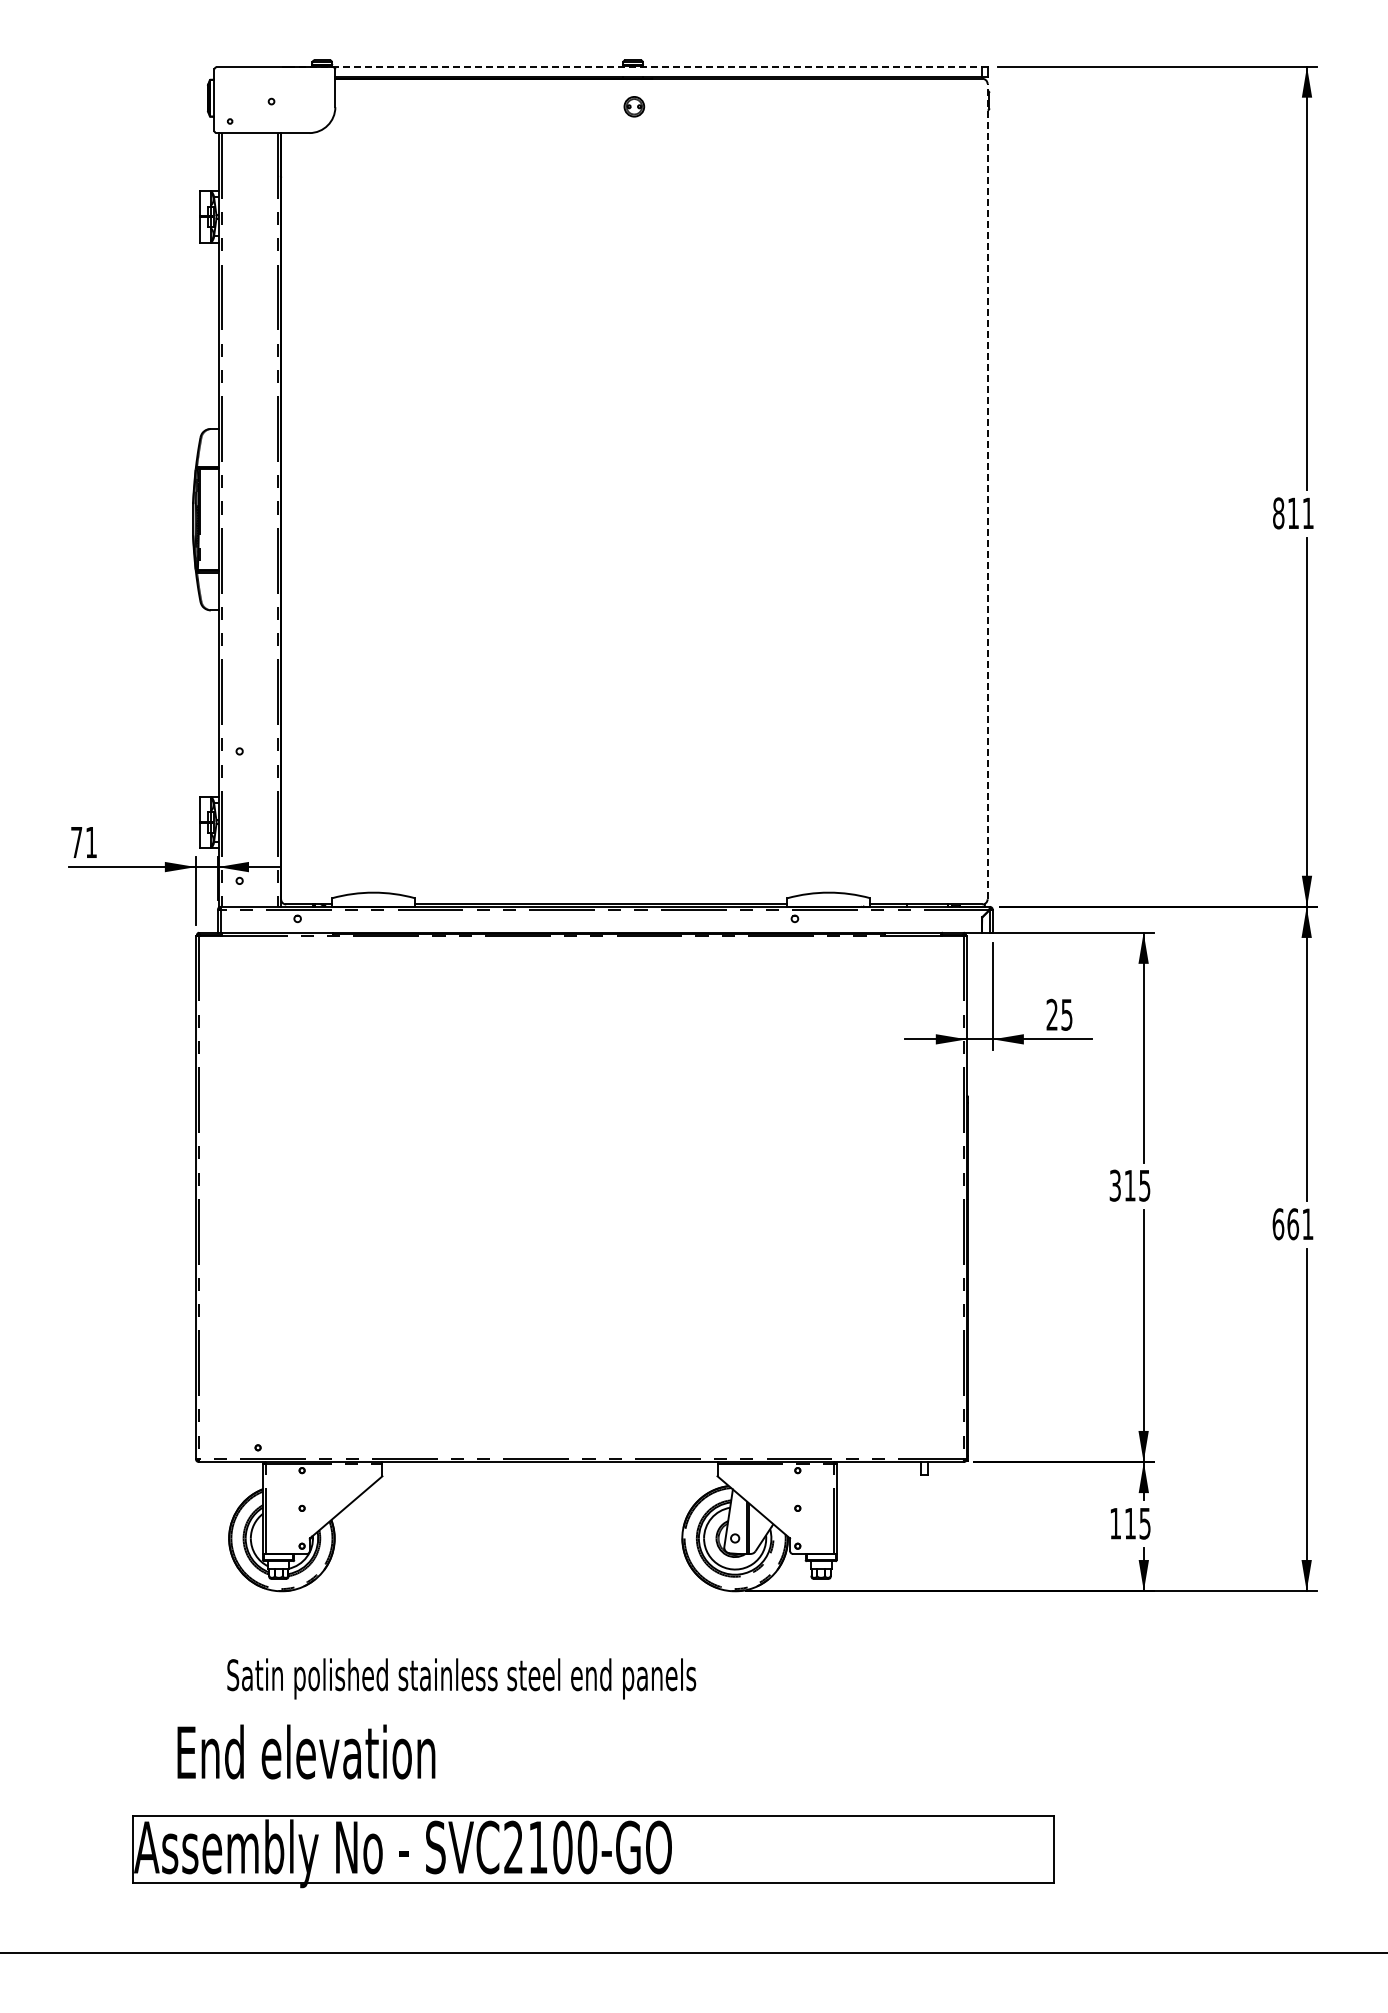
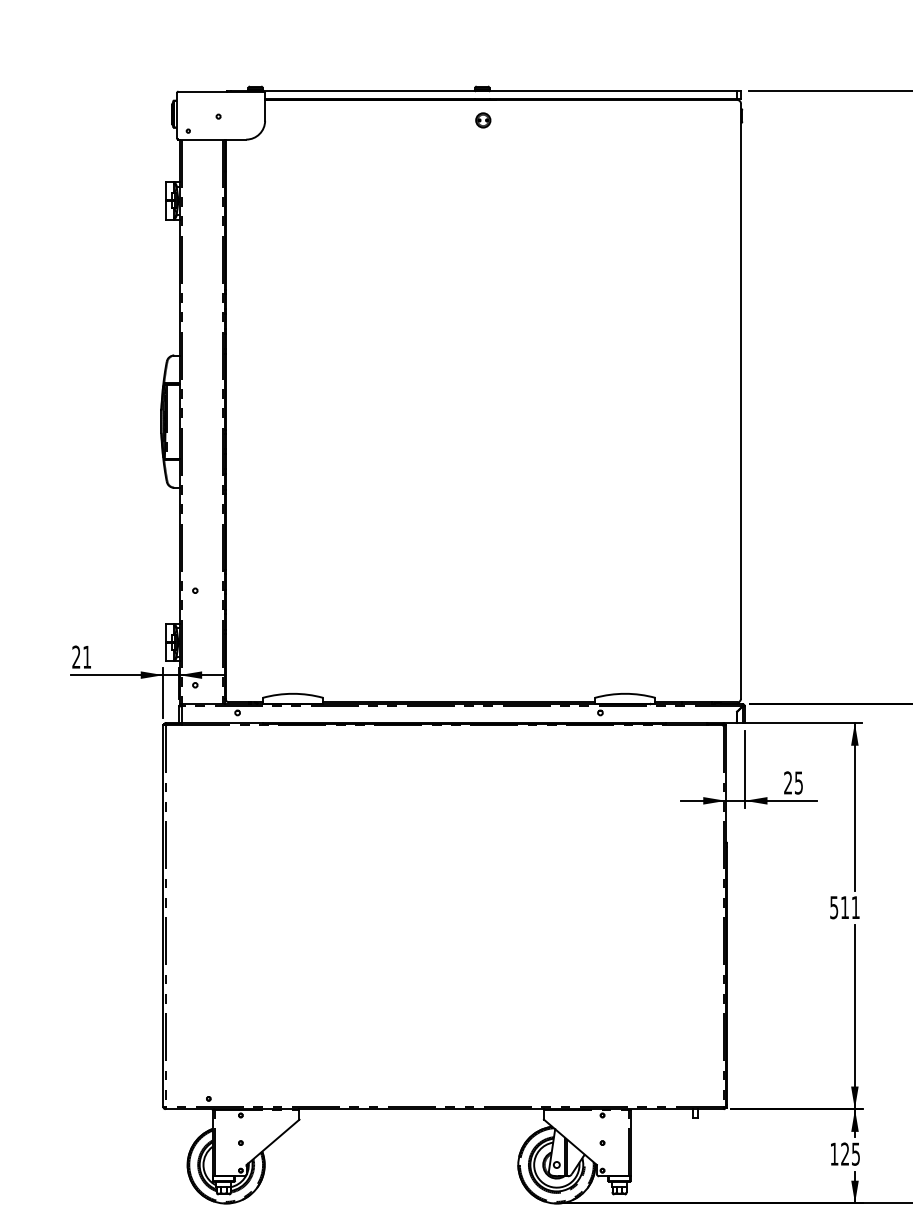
line: (635, 66) -> (484, 91), dashed -> solid
line: (987, 491) -> (740, 401), dashed -> solid
text: (76, 841) -> (76, 656), 71 -> 21
text: (1130, 1185) -> (845, 907), 315 -> 511
text: (1129, 1523) -> (844, 1154), 115 -> 125

